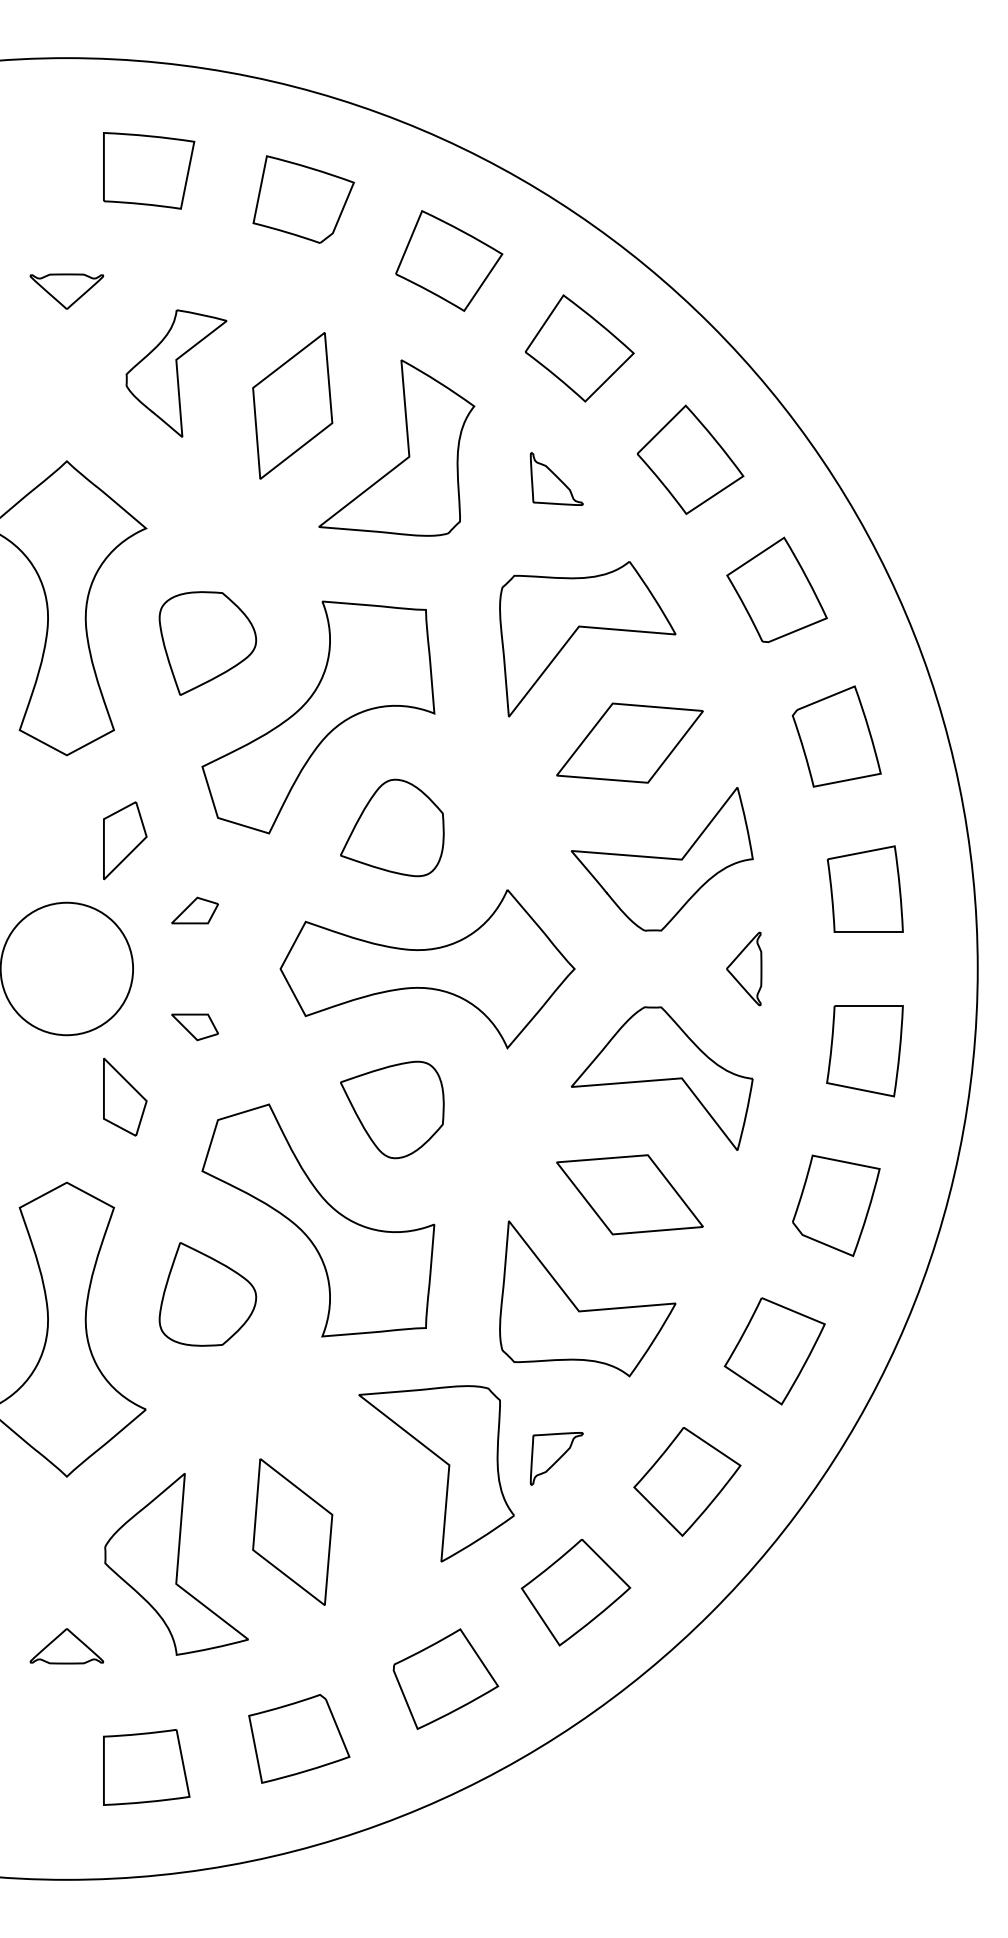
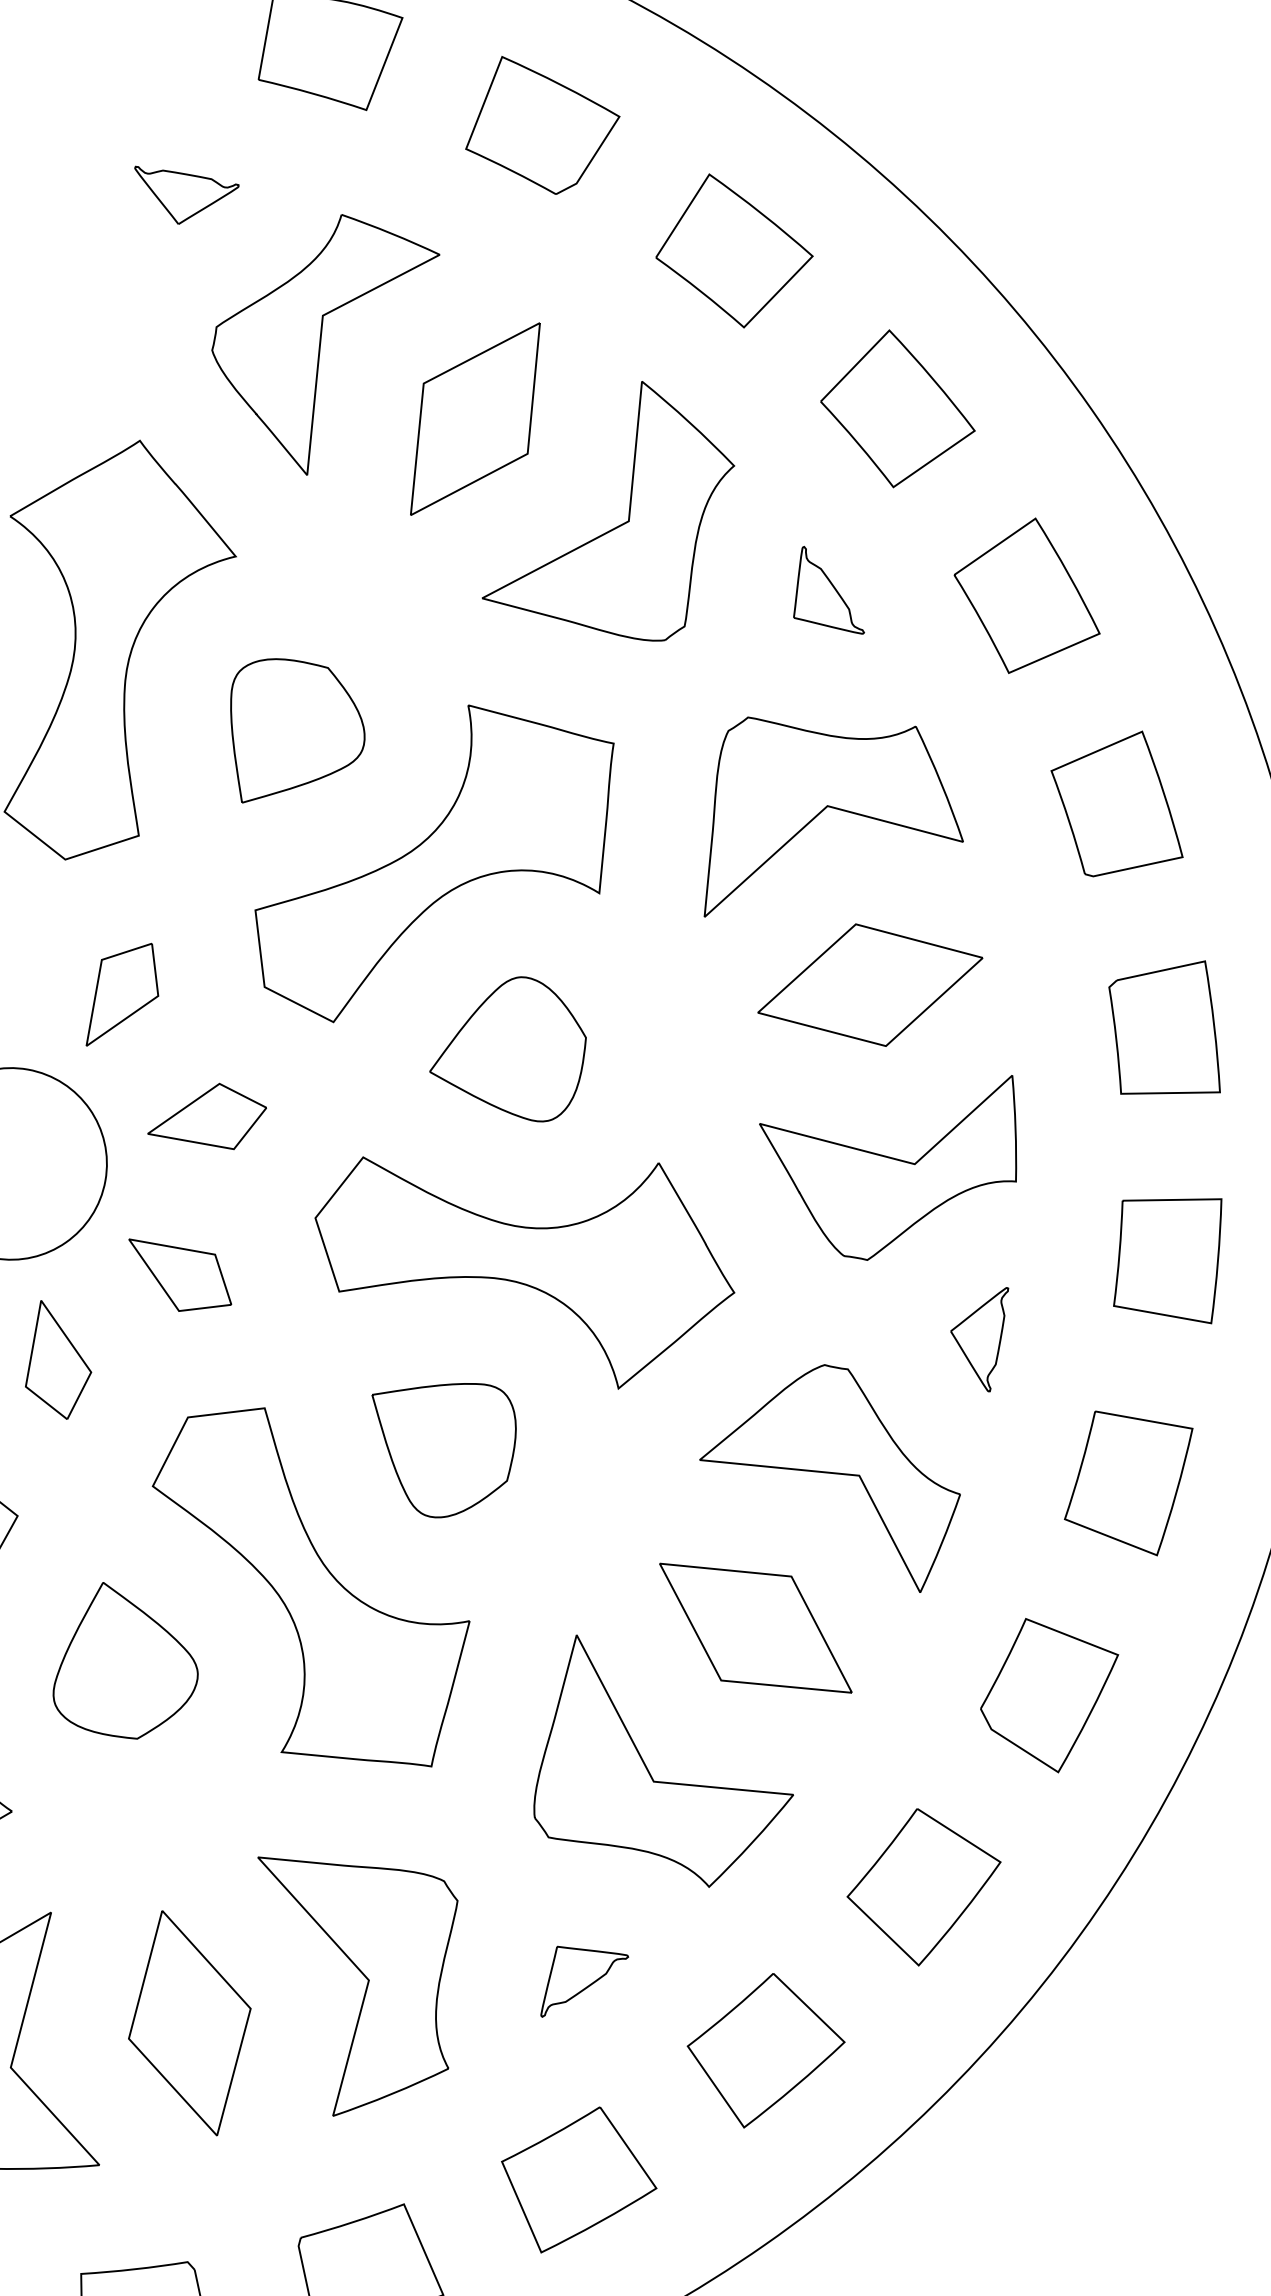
part: (176, 373) -> (318, 343), size x1.43
part: (194, 910) -> (207, 1112), size x1.67
part: (194, 1027) -> (178, 1279), size x1.67
part: (447, 1473) -> (364, 1991), moved

